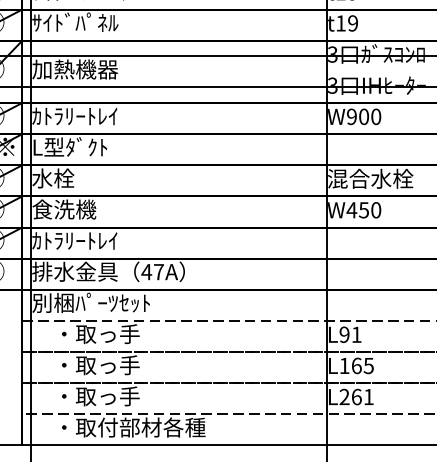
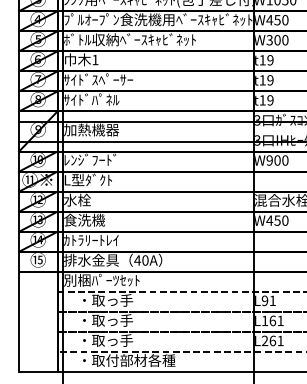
text: (75, 115) -> (91, 159), ｶﾄﾗﾘｰﾄﾚｲ -> ﾚﾝｼﾞﾌｰﾄﾞ
text: (158, 272) -> (145, 260), 47A -> 40A
text: (368, 365) -> (280, 320), L165 -> L161

